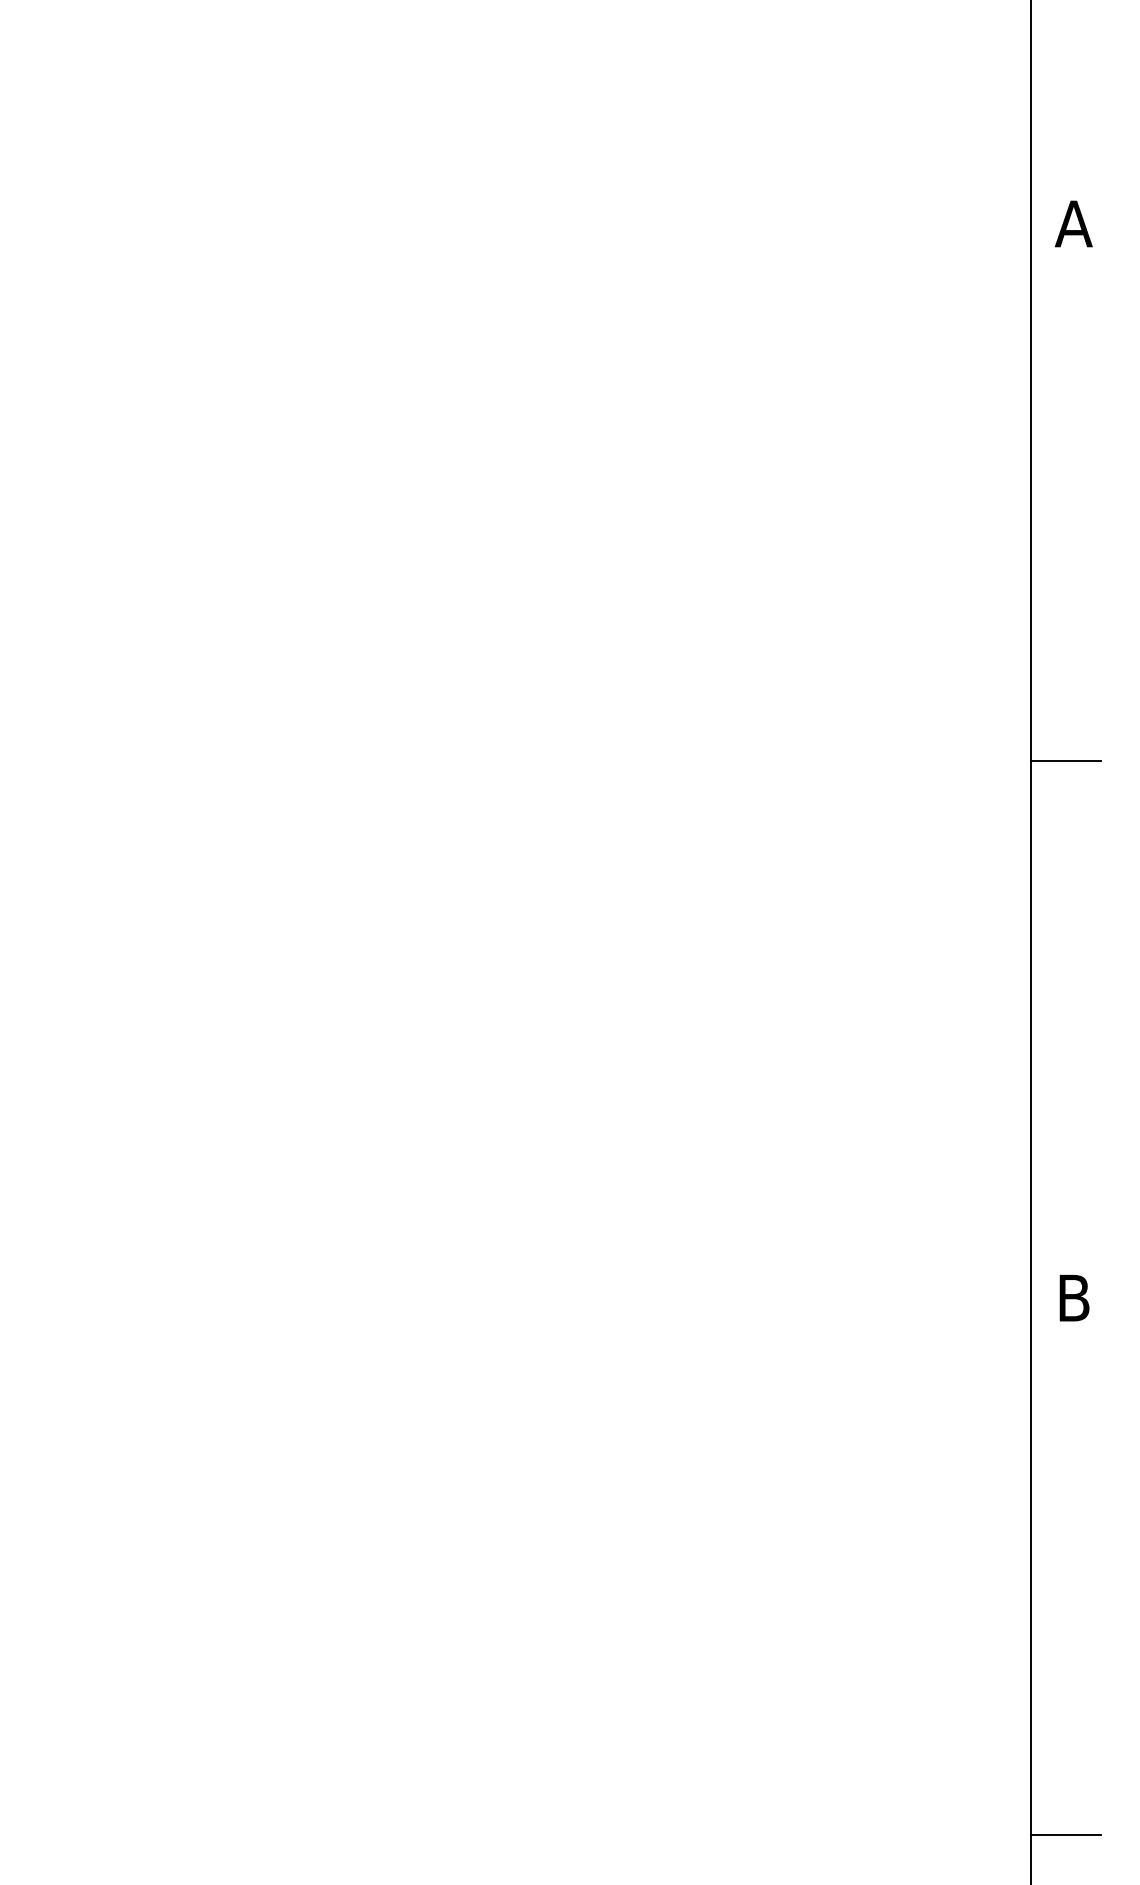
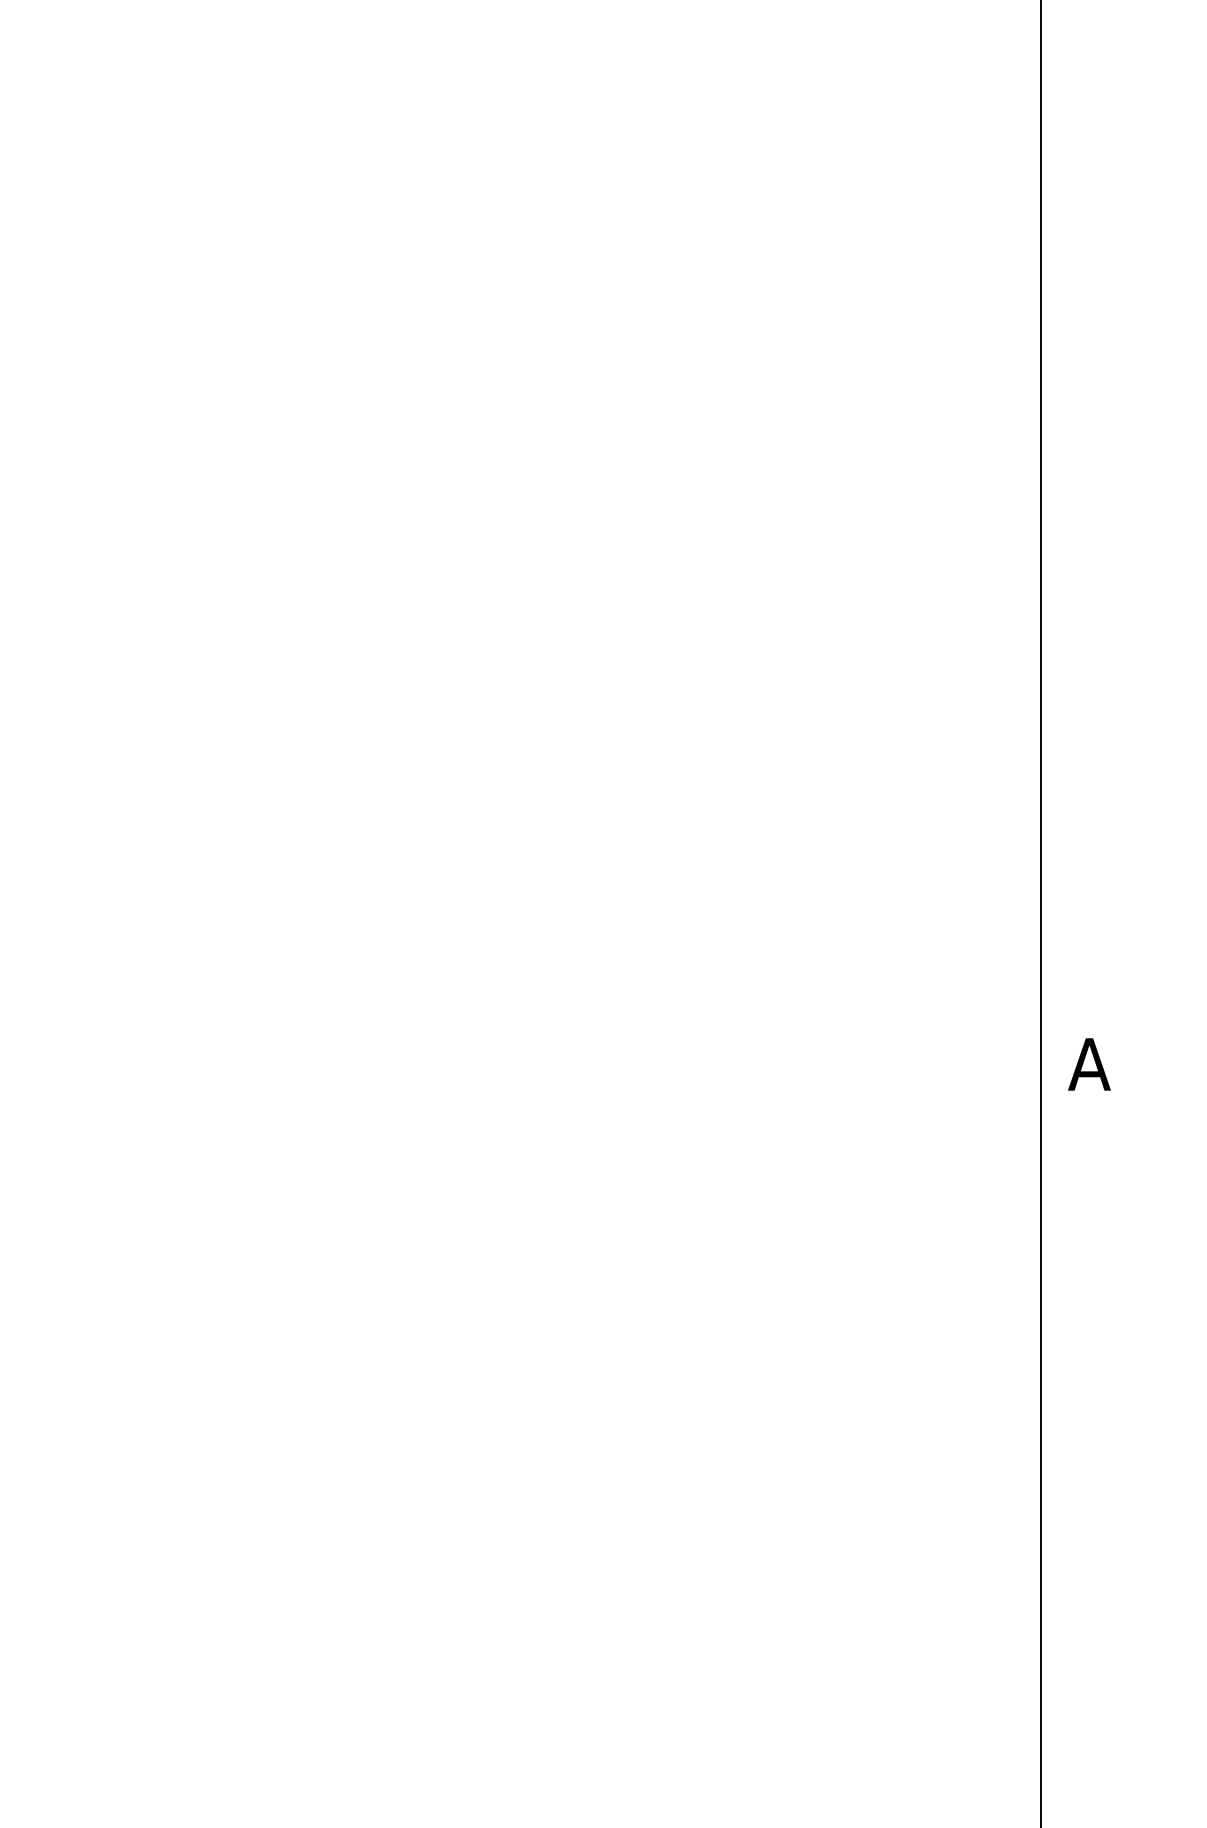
line: (1065, 761) -> (1080, 460), removed
text: (1073, 1297) -> (1089, 1063), B -> A
line: (1065, 1835) -> (1080, 1669), removed

